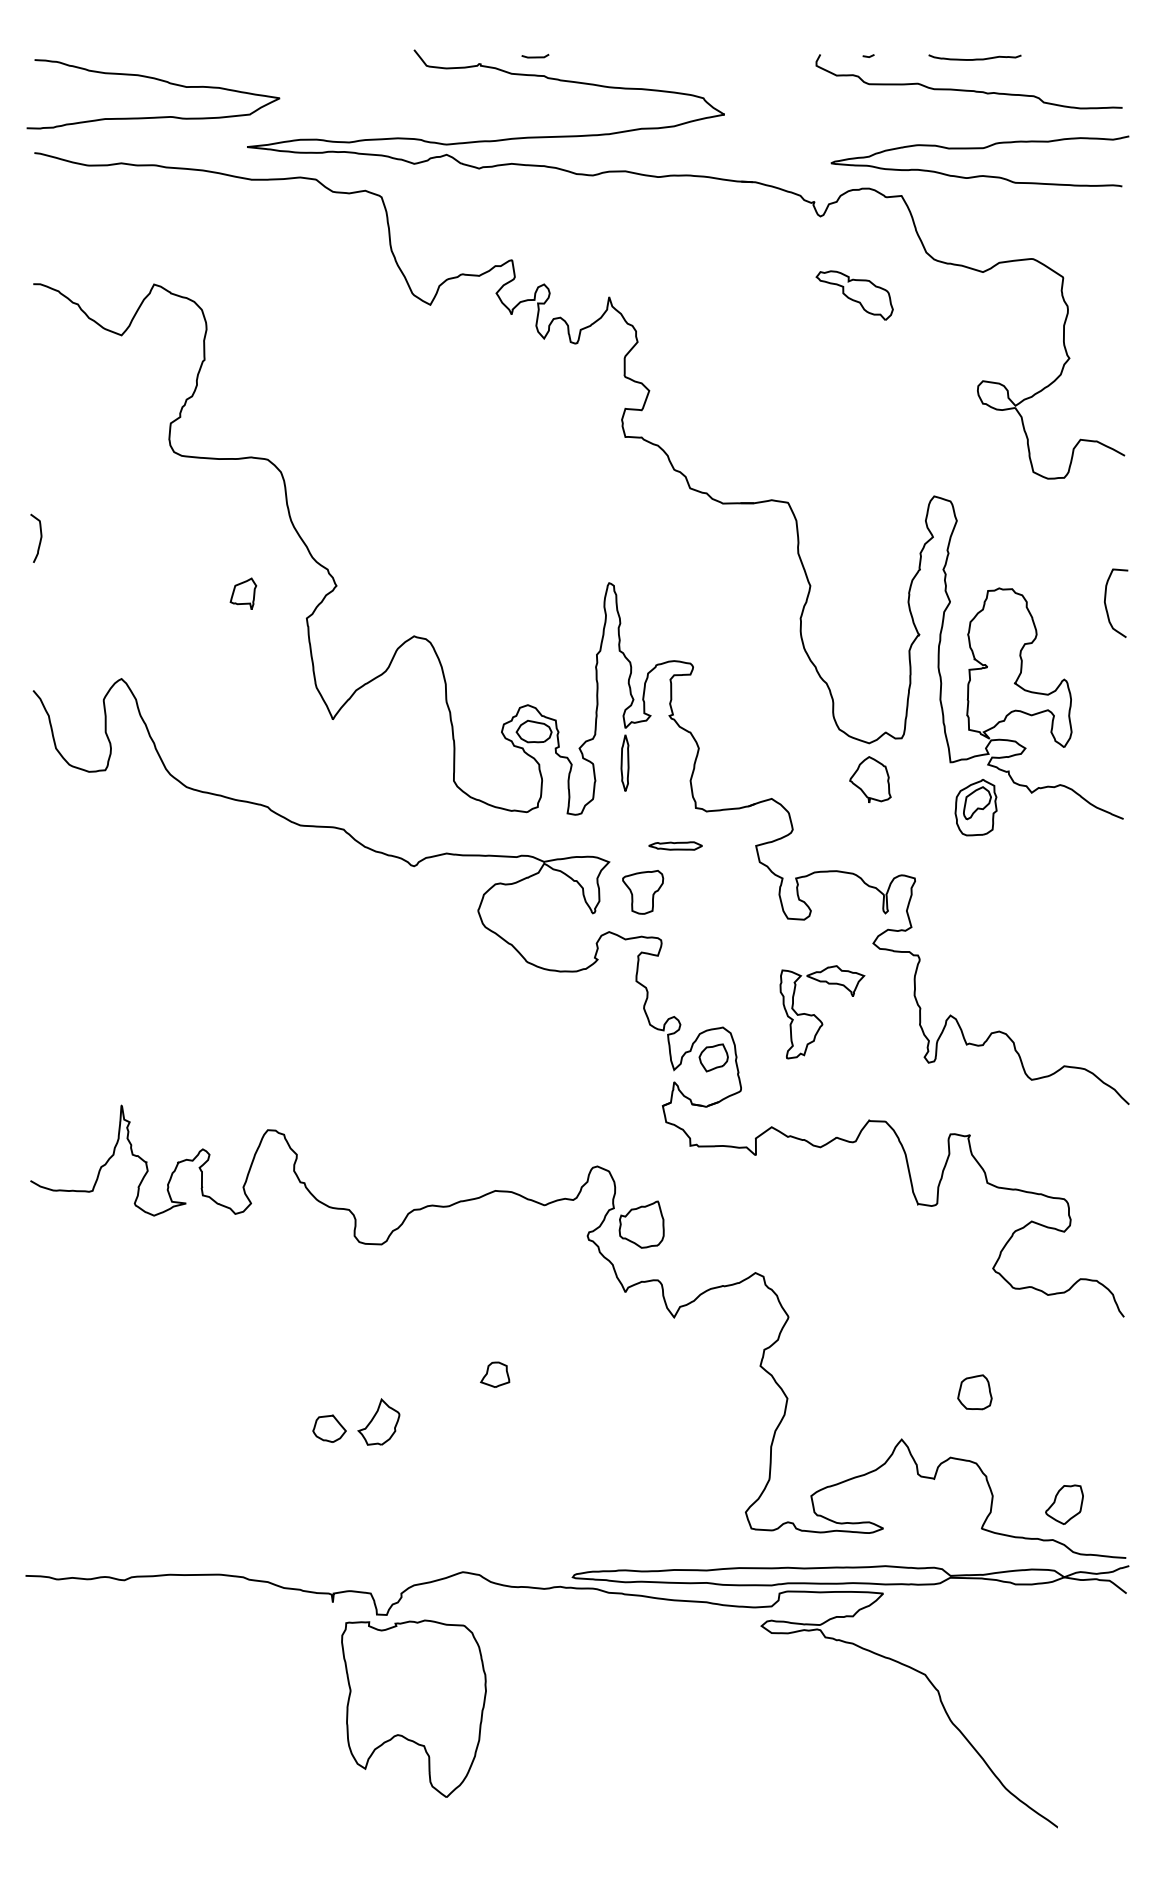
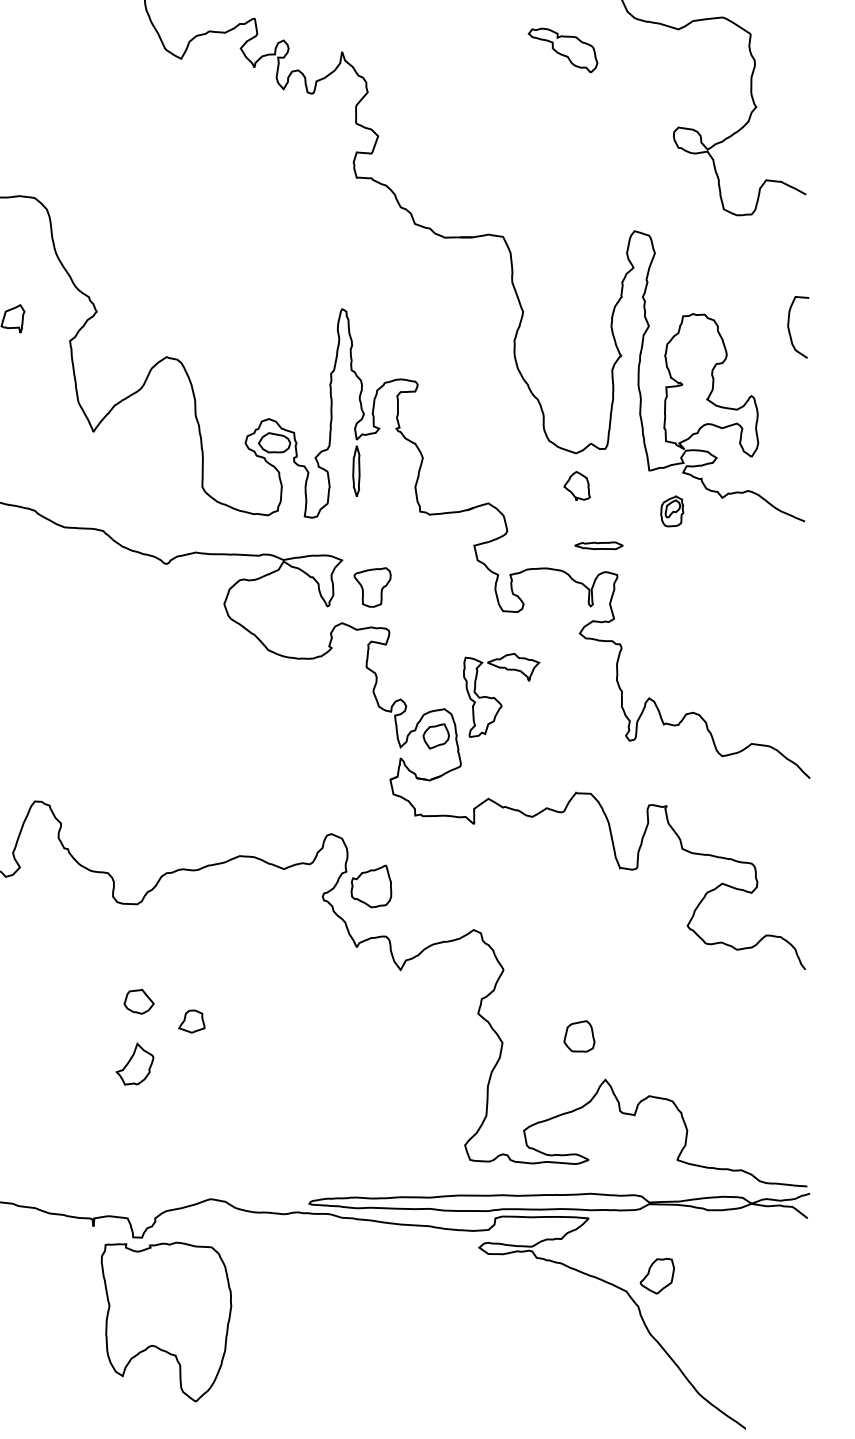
part: (870, 779) -> (577, 485), size x0.7
part: (975, 807) -> (671, 511), size x0.6
part: (675, 845) -> (598, 545), moved
part: (817, 1016) -> (497, 699), moved
part: (495, 1374) -> (192, 1021), moved
part: (974, 1392) -> (579, 1036), moved
part: (329, 1428) -> (139, 1001), moved
part: (1064, 1504) -> (657, 1275), moved

